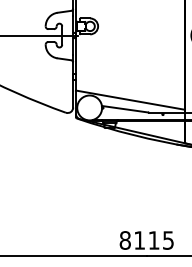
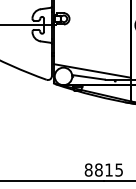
text: (139, 240) -> (98, 170), 8115 -> 8815

